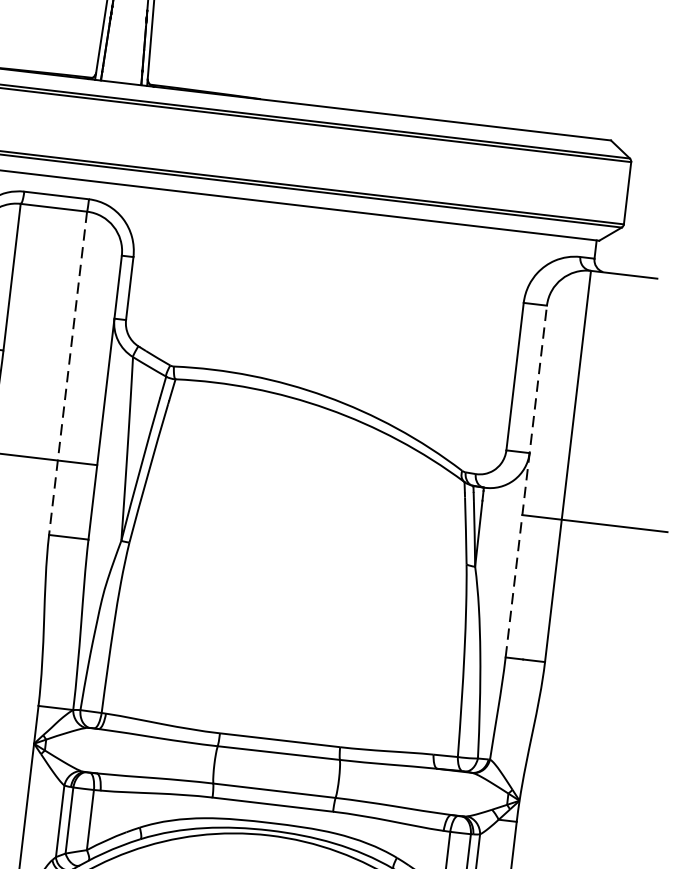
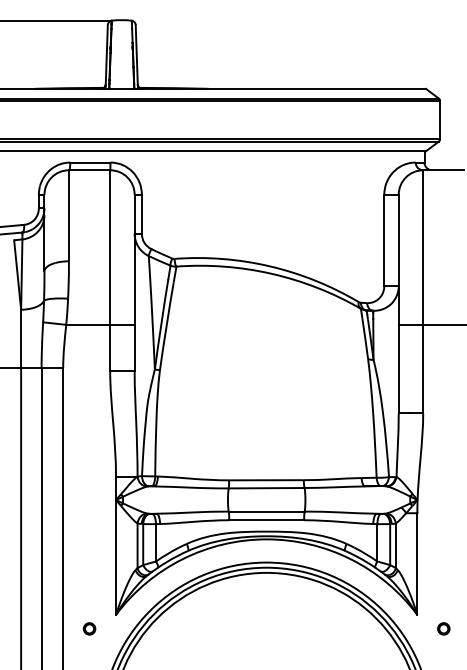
line: (68, 374) -> (110, 271), dashed -> solid
line: (526, 480) -> (398, 303), dashed -> solid

